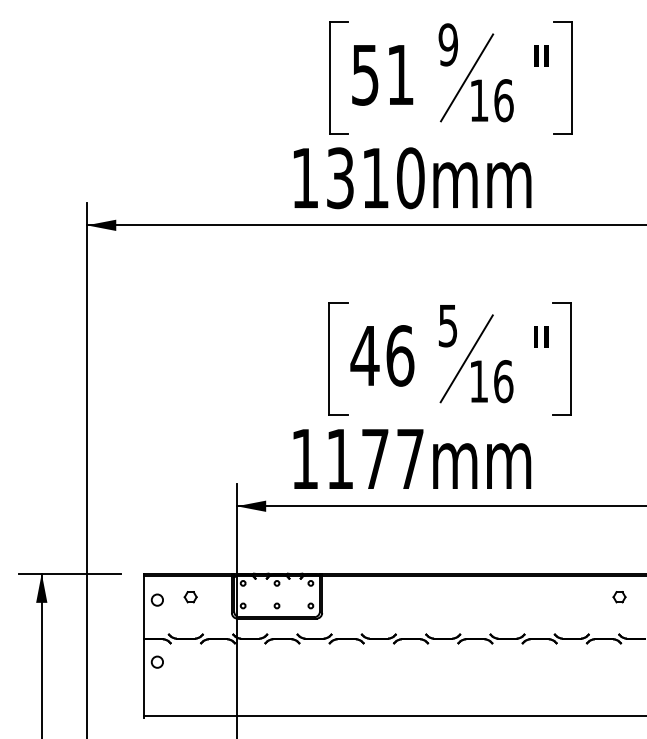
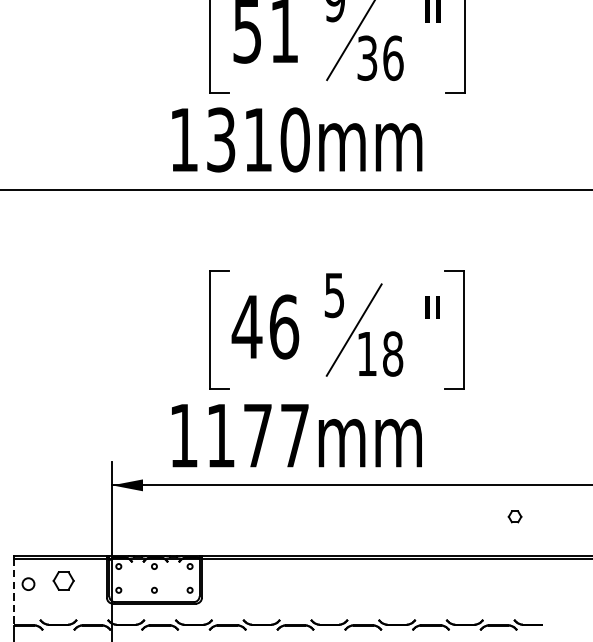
text: (479, 100) -> (367, 58), 16 -> 36
text: (503, 381) -> (392, 353), 16 -> 18
part: (190, 597) -> (63, 581), size x1.6
part: (619, 597) -> (515, 517), moved
line: (143, 607) -> (13, 591), solid -> dashed

